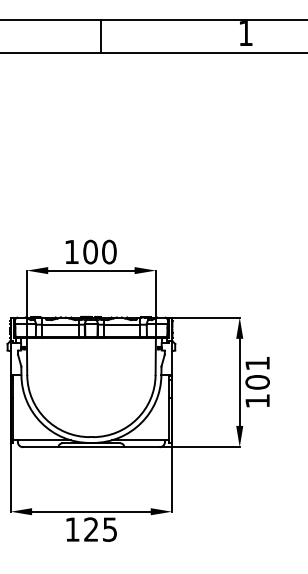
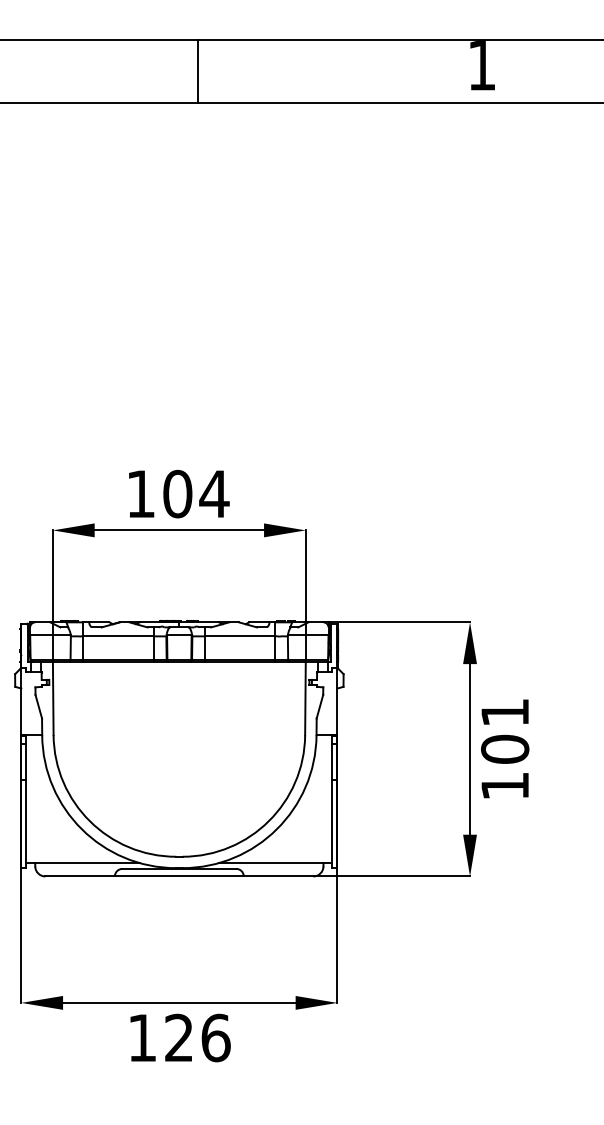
text: (109, 251) -> (214, 492), 100 -> 104
text: (109, 529) -> (214, 1037), 125 -> 126

